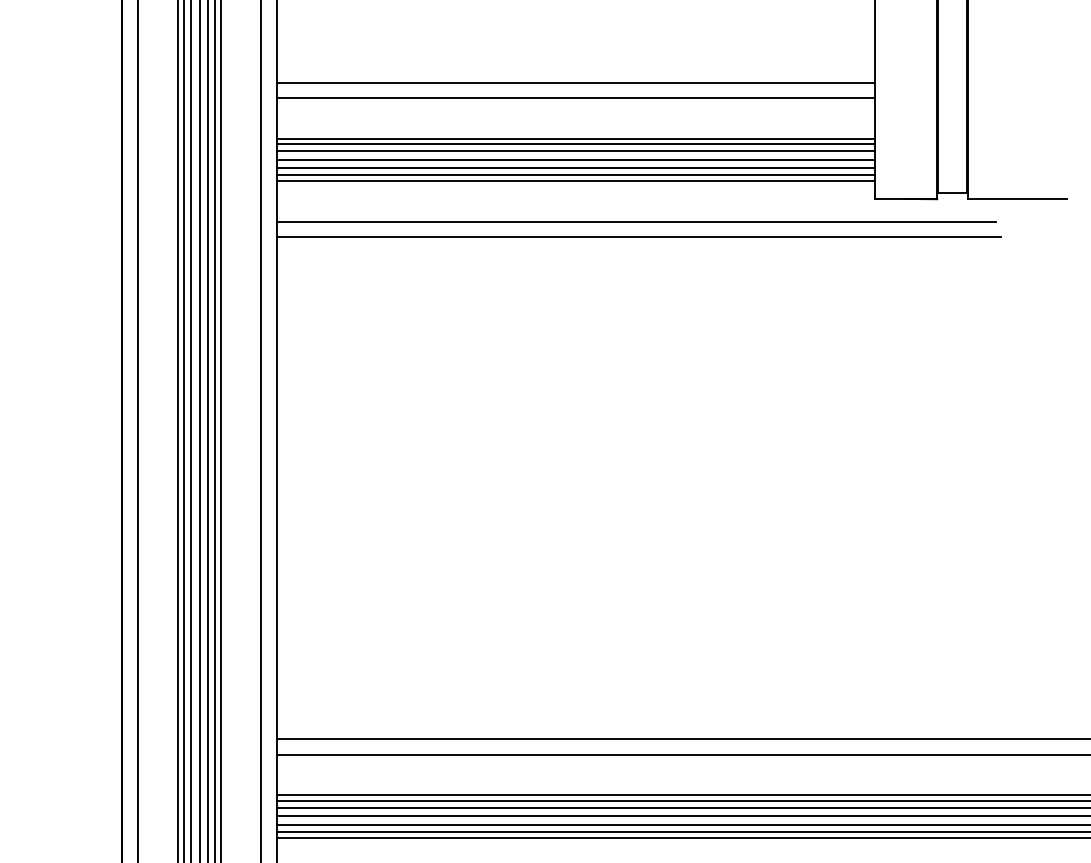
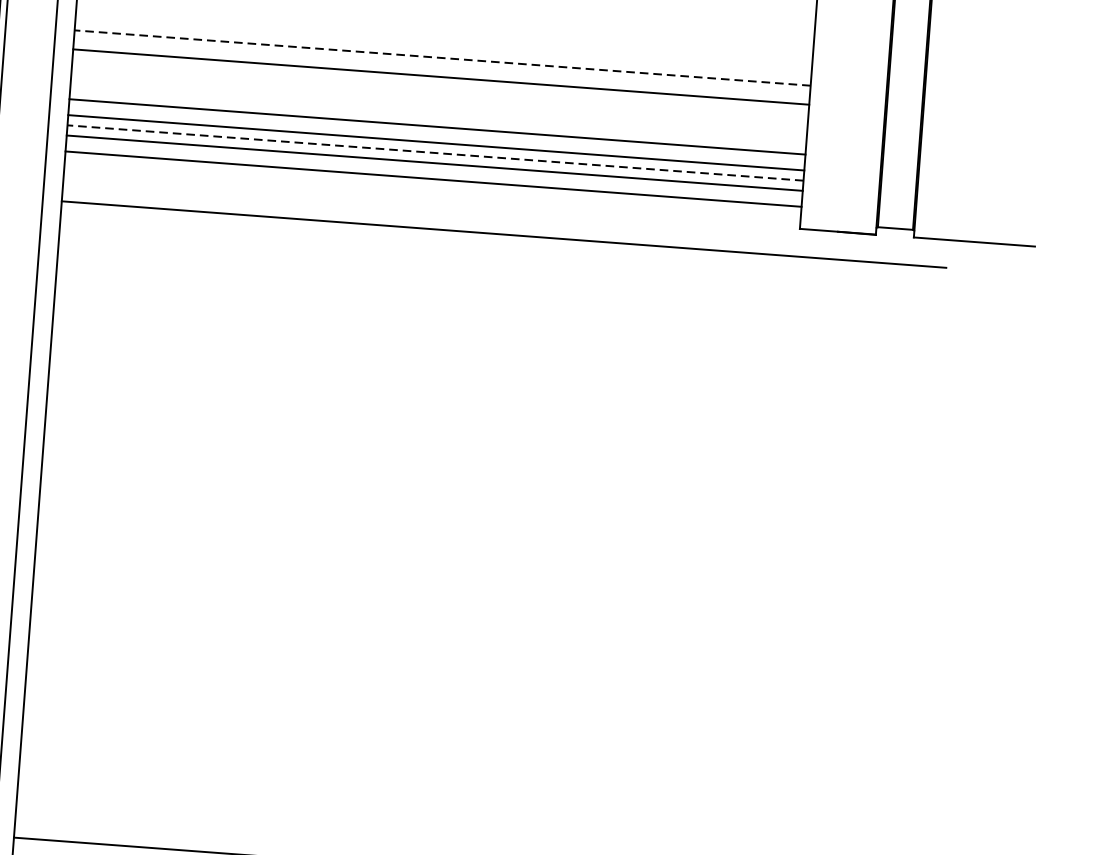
line: (575, 82) -> (441, 57), solid -> dashed
line: (575, 144) -> (436, 134), removed
line: (575, 159) -> (434, 152), solid -> dashed
line: (575, 175) -> (433, 172), removed
line: (638, 237) -> (505, 254), removed

